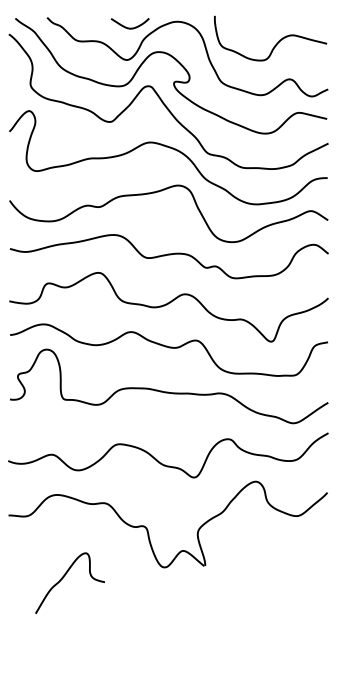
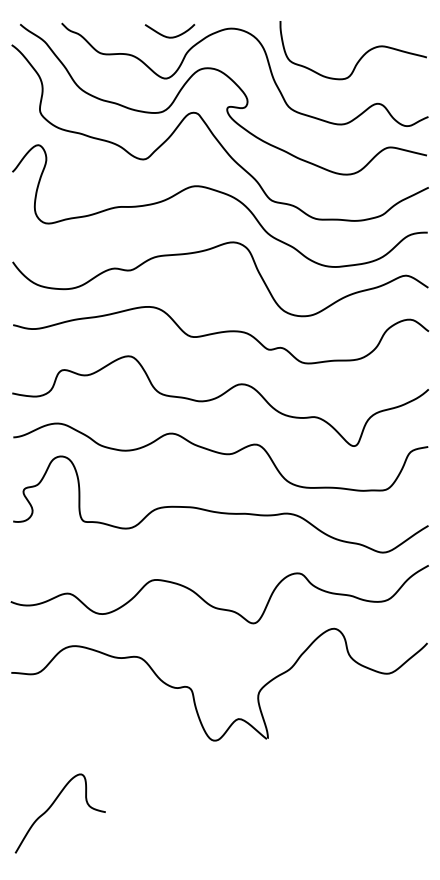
curve: (64, 577) -> (52, 806), moved

